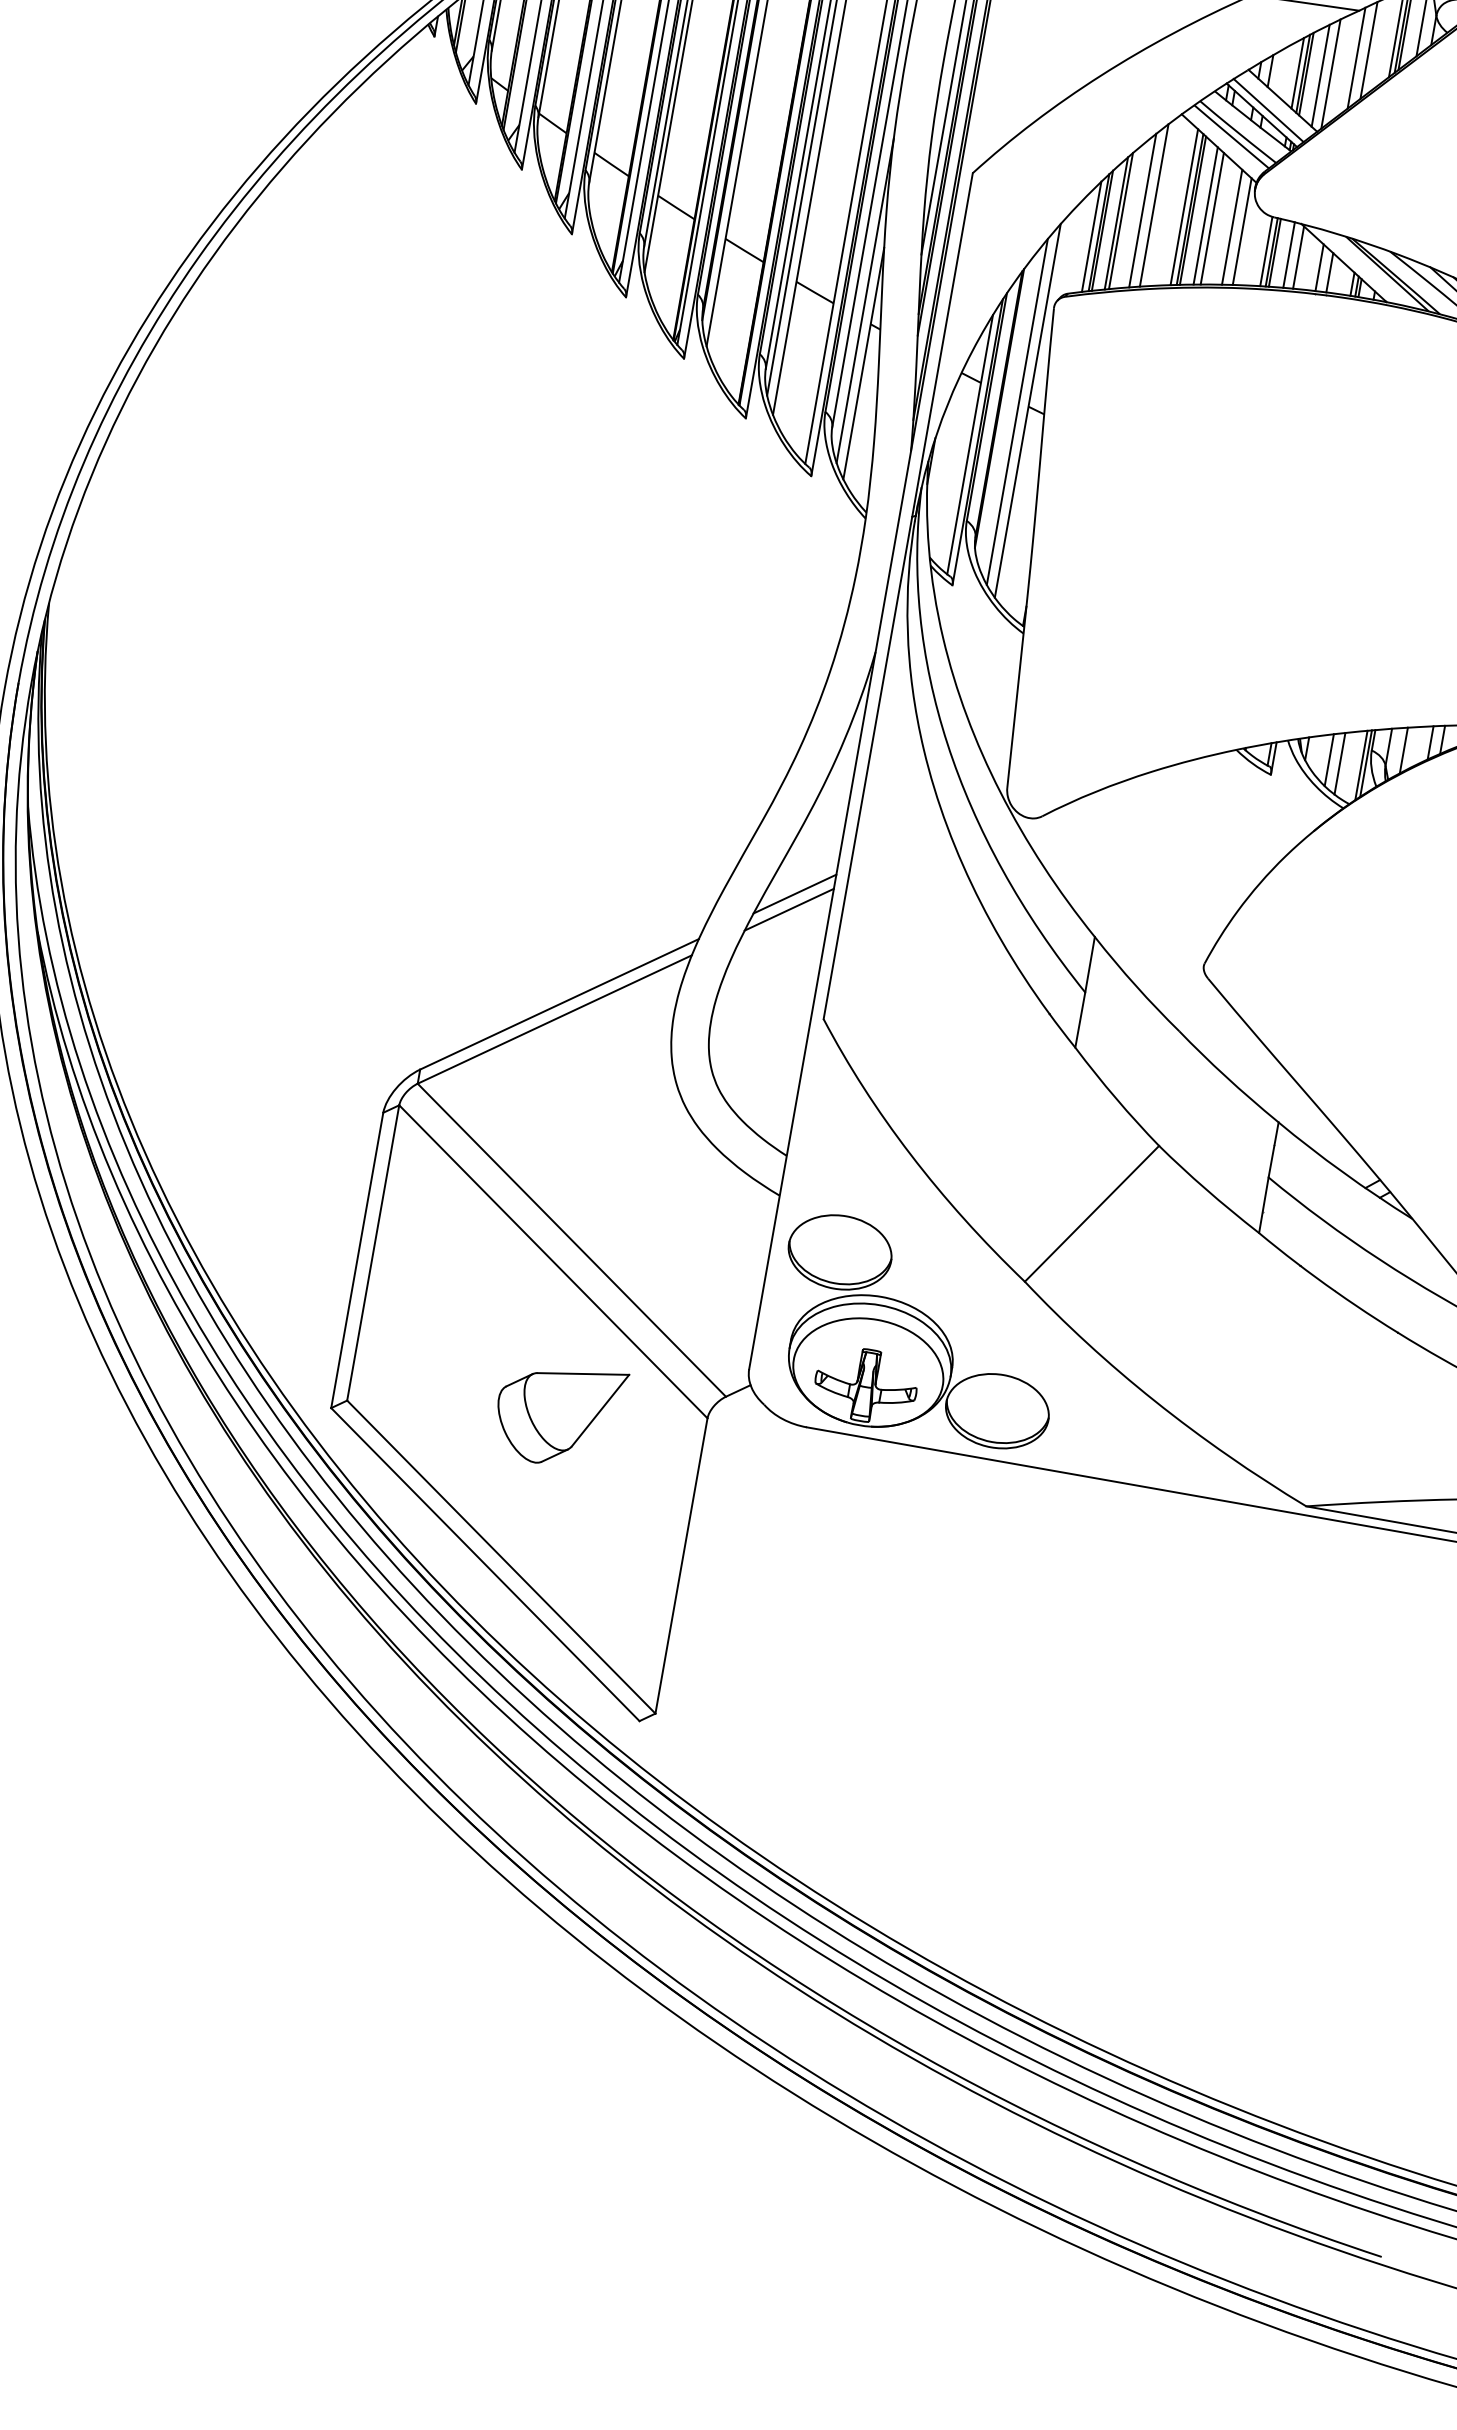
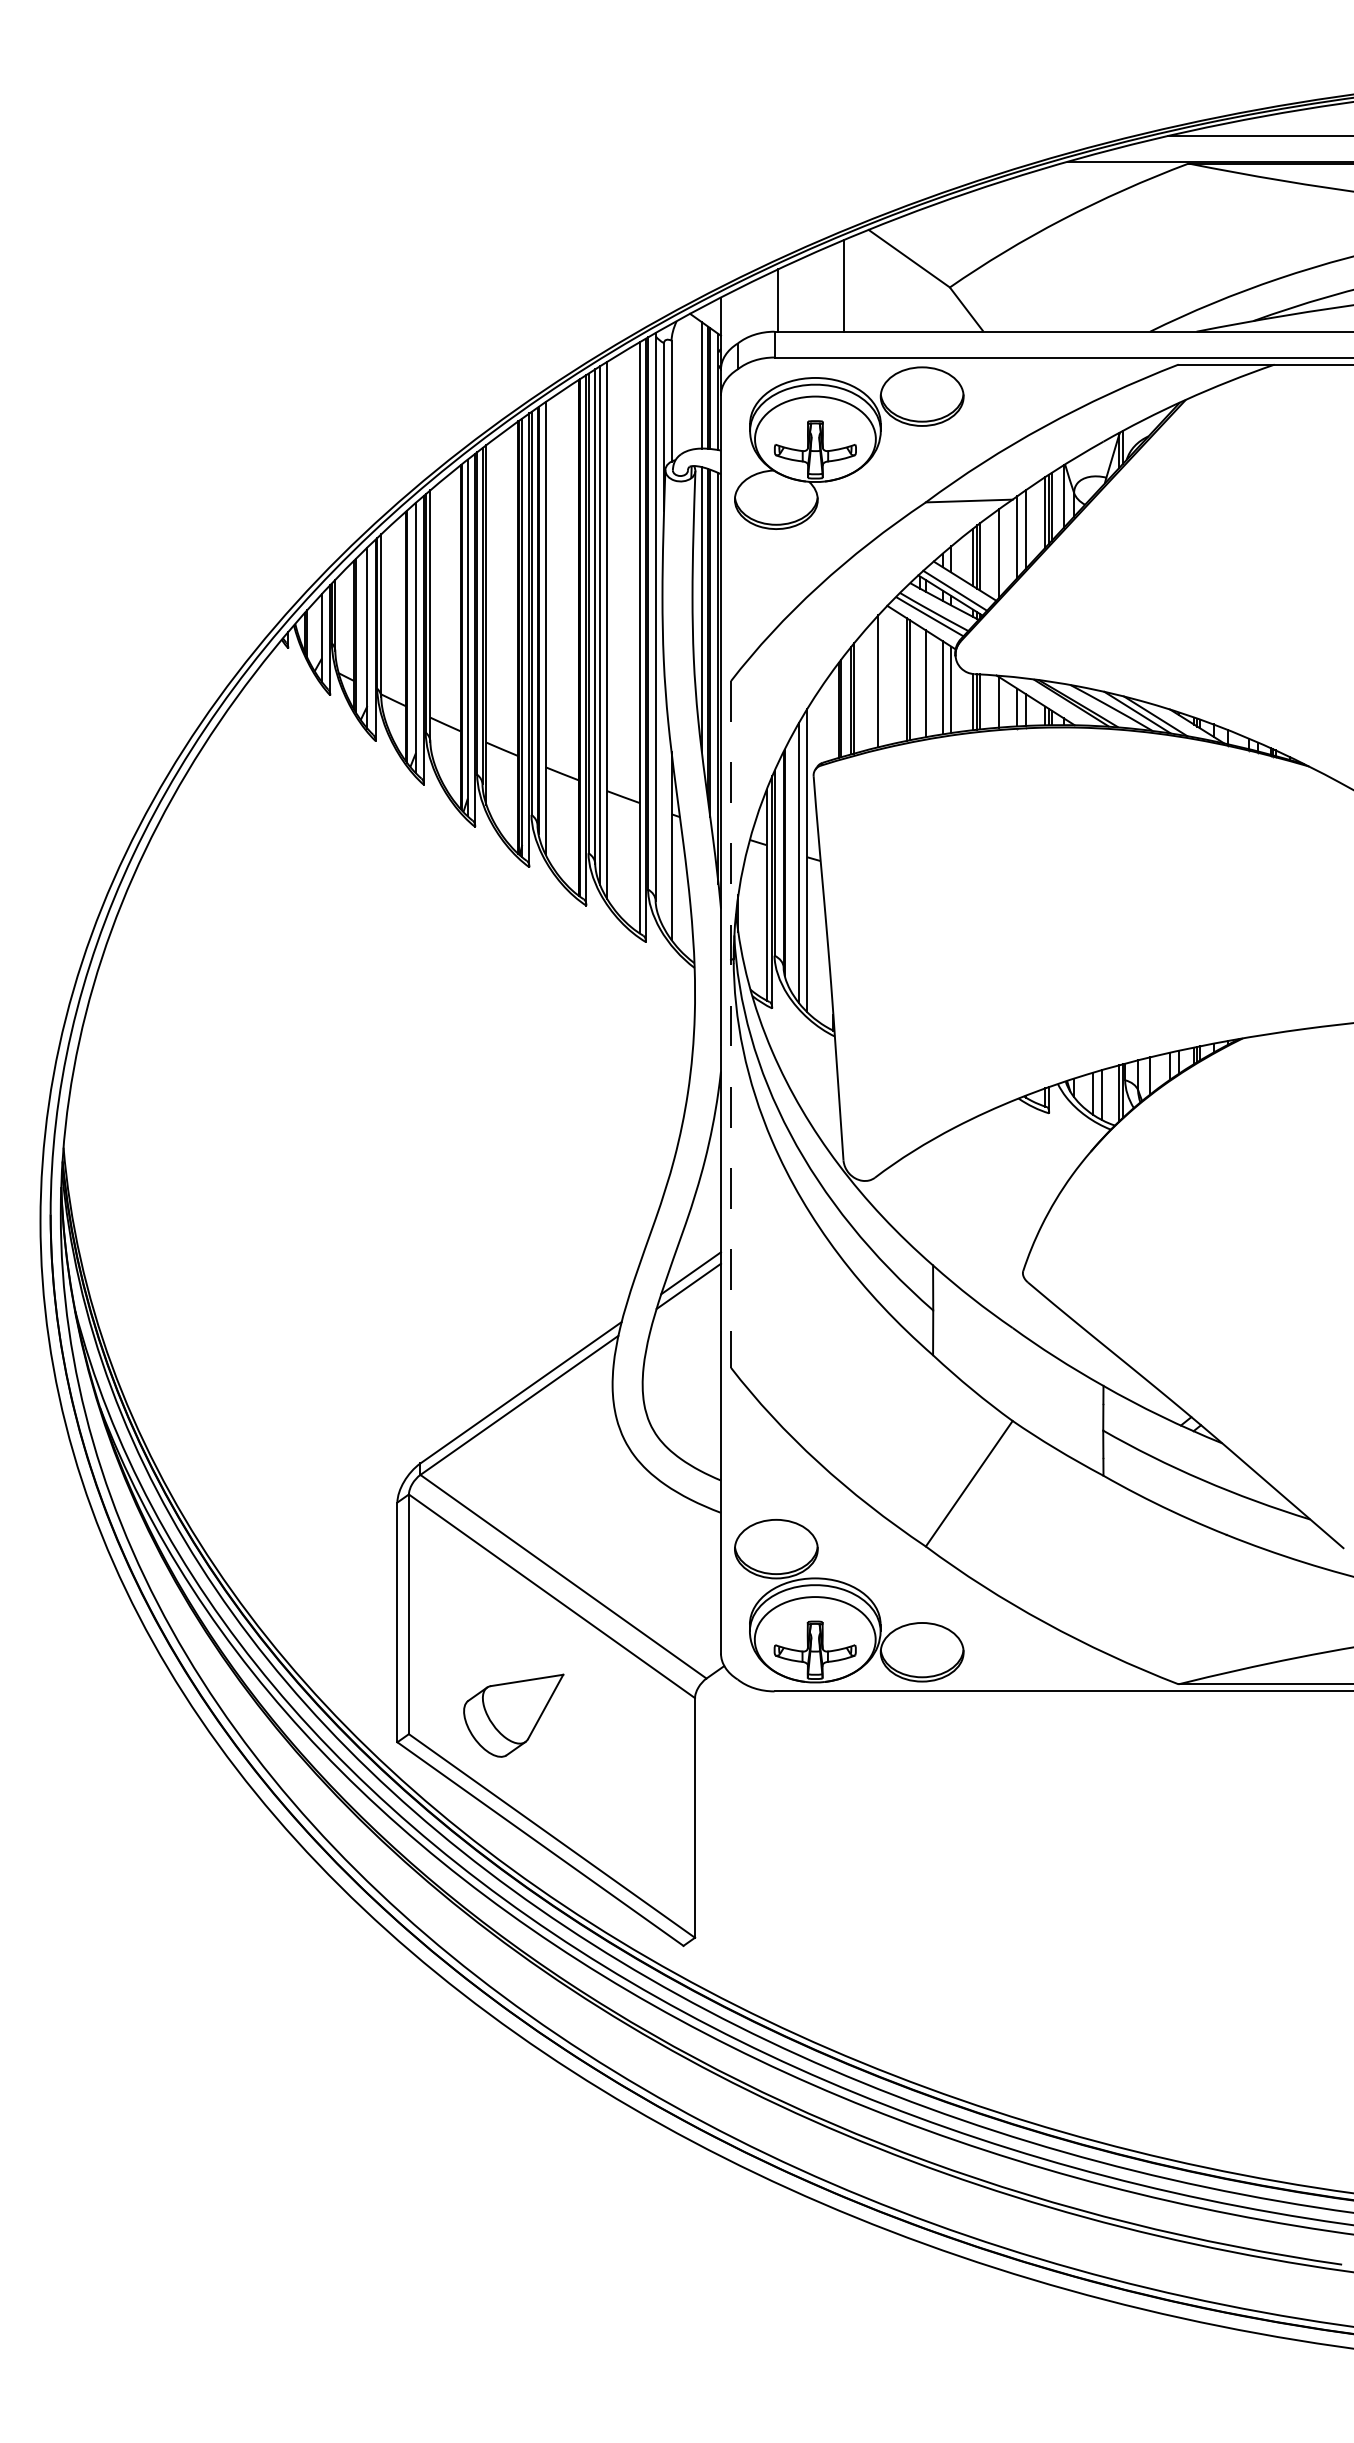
line: (1321, 74) -> (991, 555), removed
line: (1184, 207) -> (902, 678), removed
line: (1142, 209) -> (869, 686), removed
line: (1205, 215) -> (920, 682), removed
line: (1091, 236) -> (833, 714), removed
line: (1289, 254) -> (991, 701), removed
line: (865, 300) -> (664, 796), removed
line: (898, 596) -> (731, 1024), solid -> dashed
part: (558, 1414) -> (513, 1715), moved

